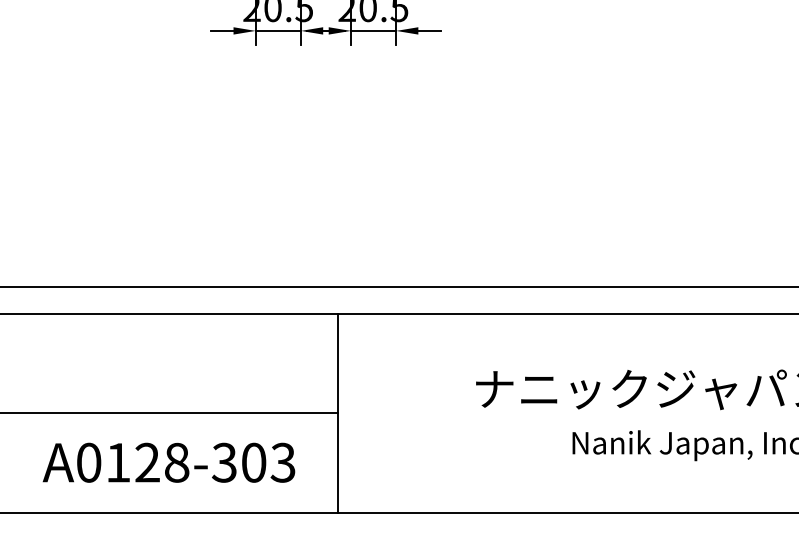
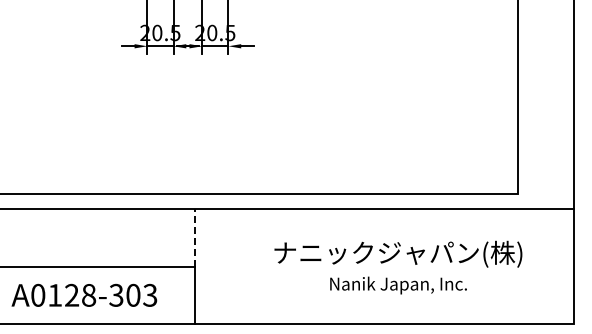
line: (337, 364) -> (194, 238), solid -> dashed
text: (169, 461) -> (84, 294), moved

